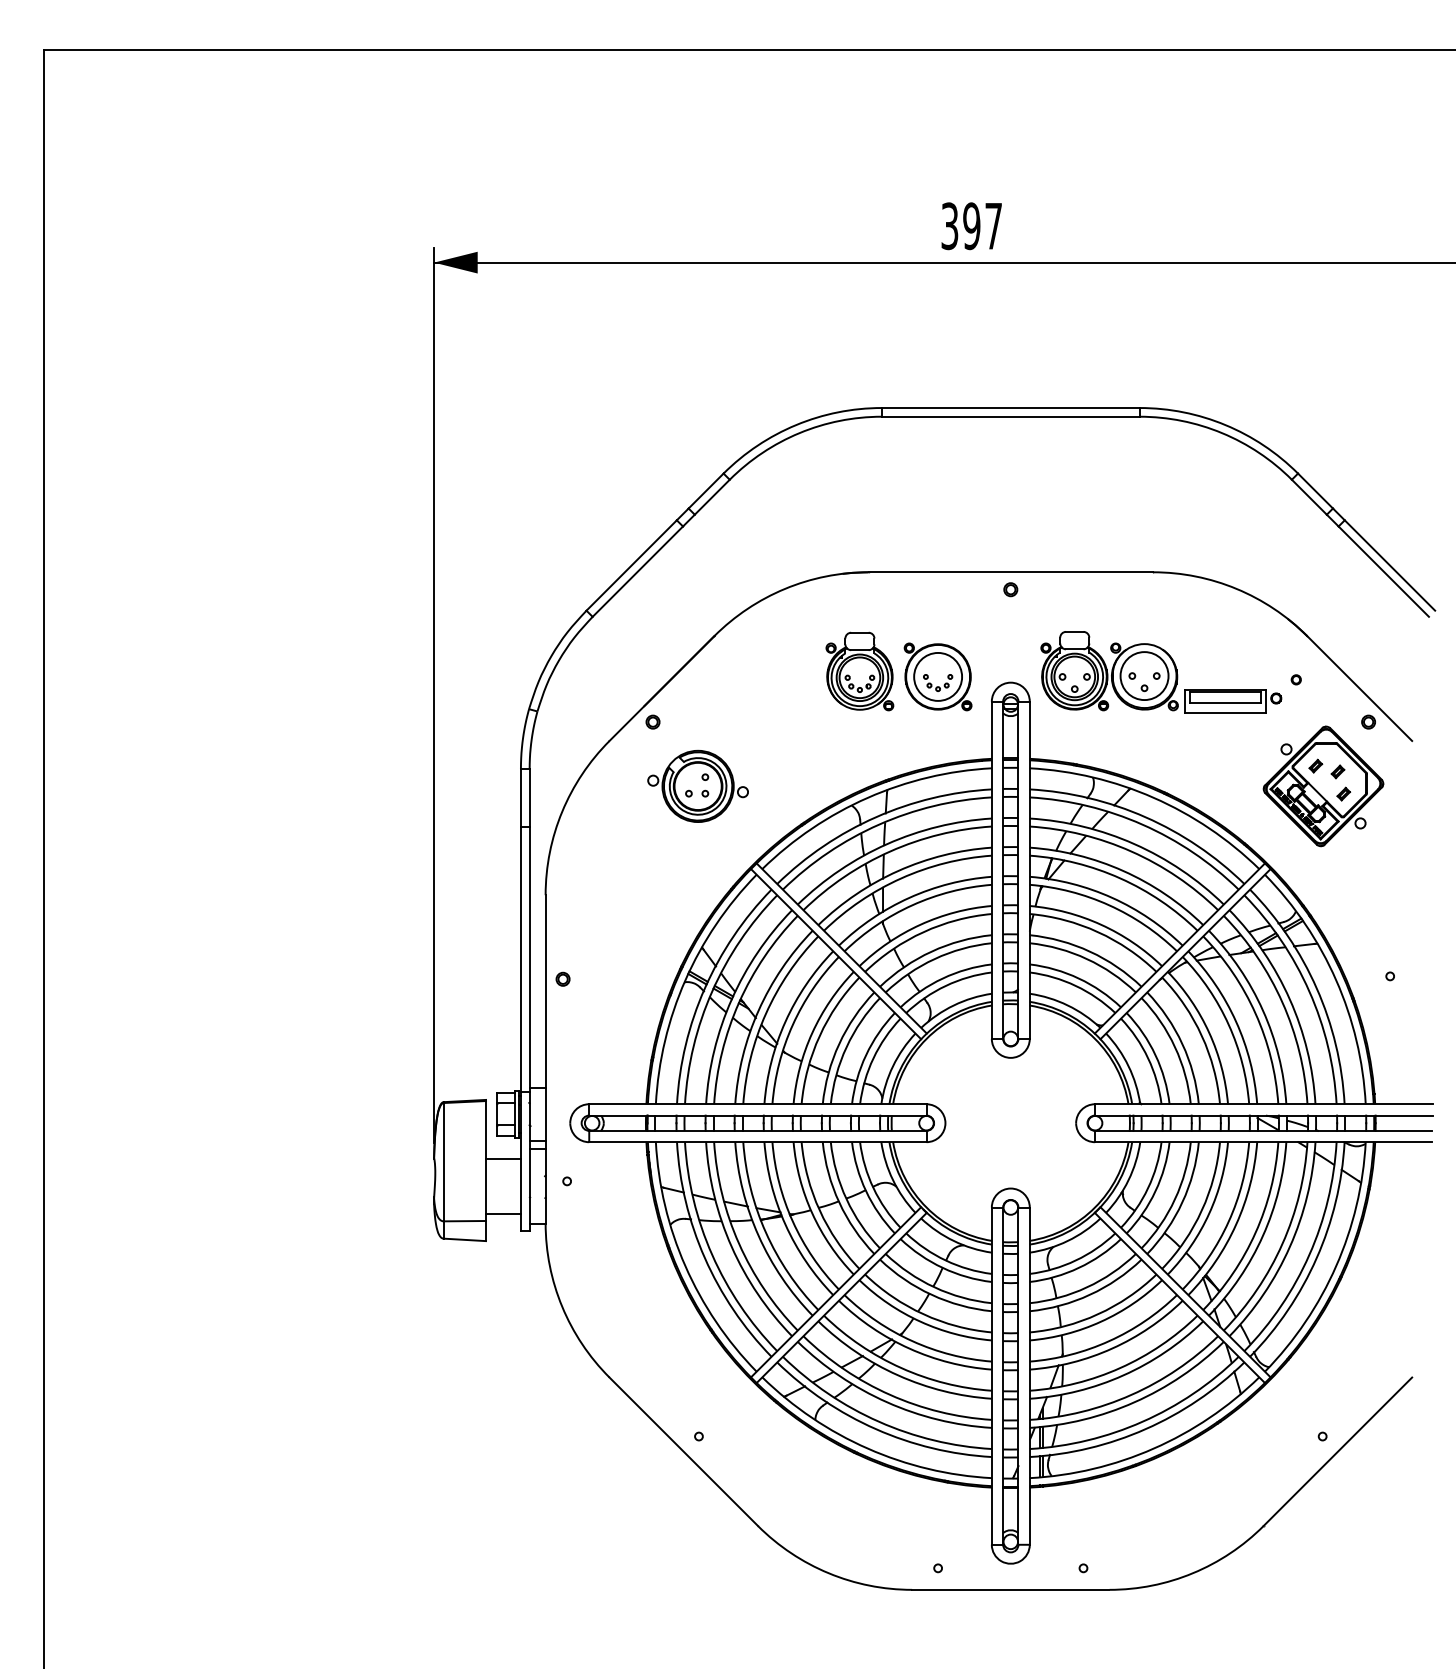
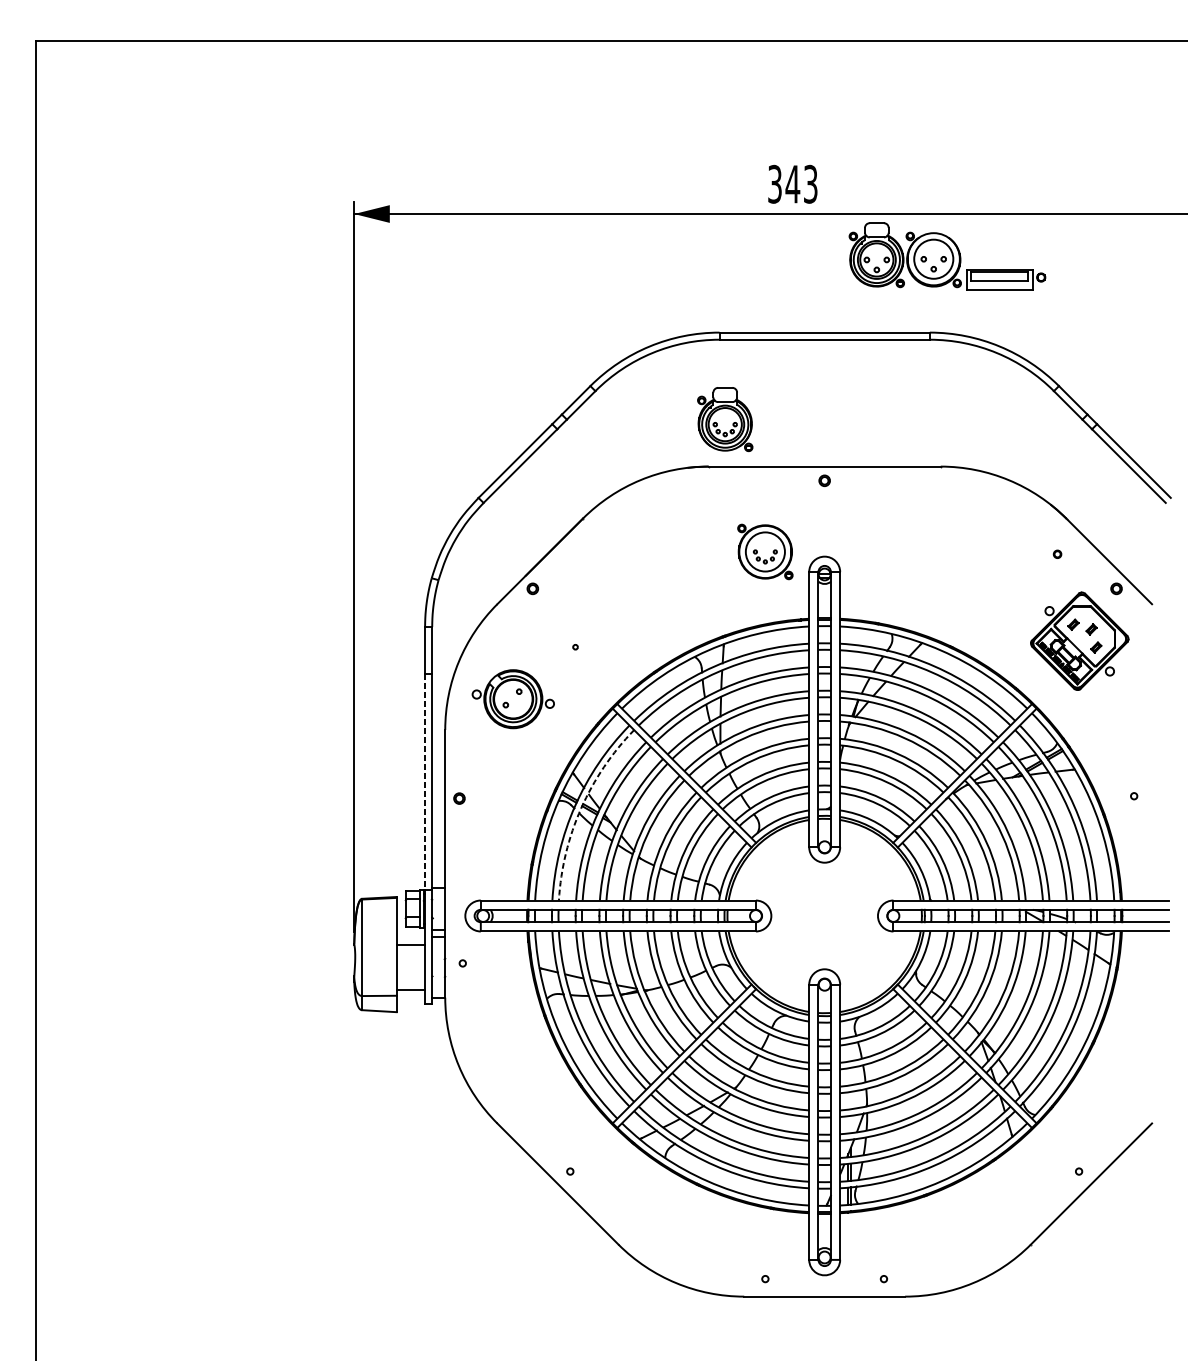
text: (981, 226) -> (800, 184), 397 -> 343
part: (859, 671) -> (724, 419), moved
part: (1161, 672) -> (947, 256), moved
part: (697, 785) -> (512, 698), moved
line: (520, 960) -> (424, 783), solid -> dashed
arc: (712, 991) -> (581, 808), solid -> dashed

